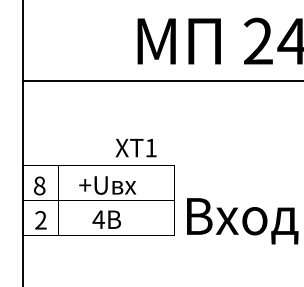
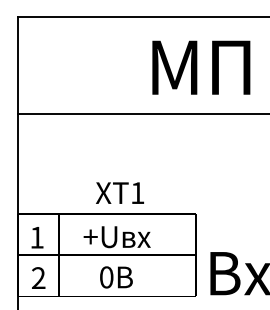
text: (135, 148) -> (119, 193), moved
text: (39, 185) -> (36, 237), 8 -> 1
text: (98, 219) -> (106, 277), 4 -> 0

